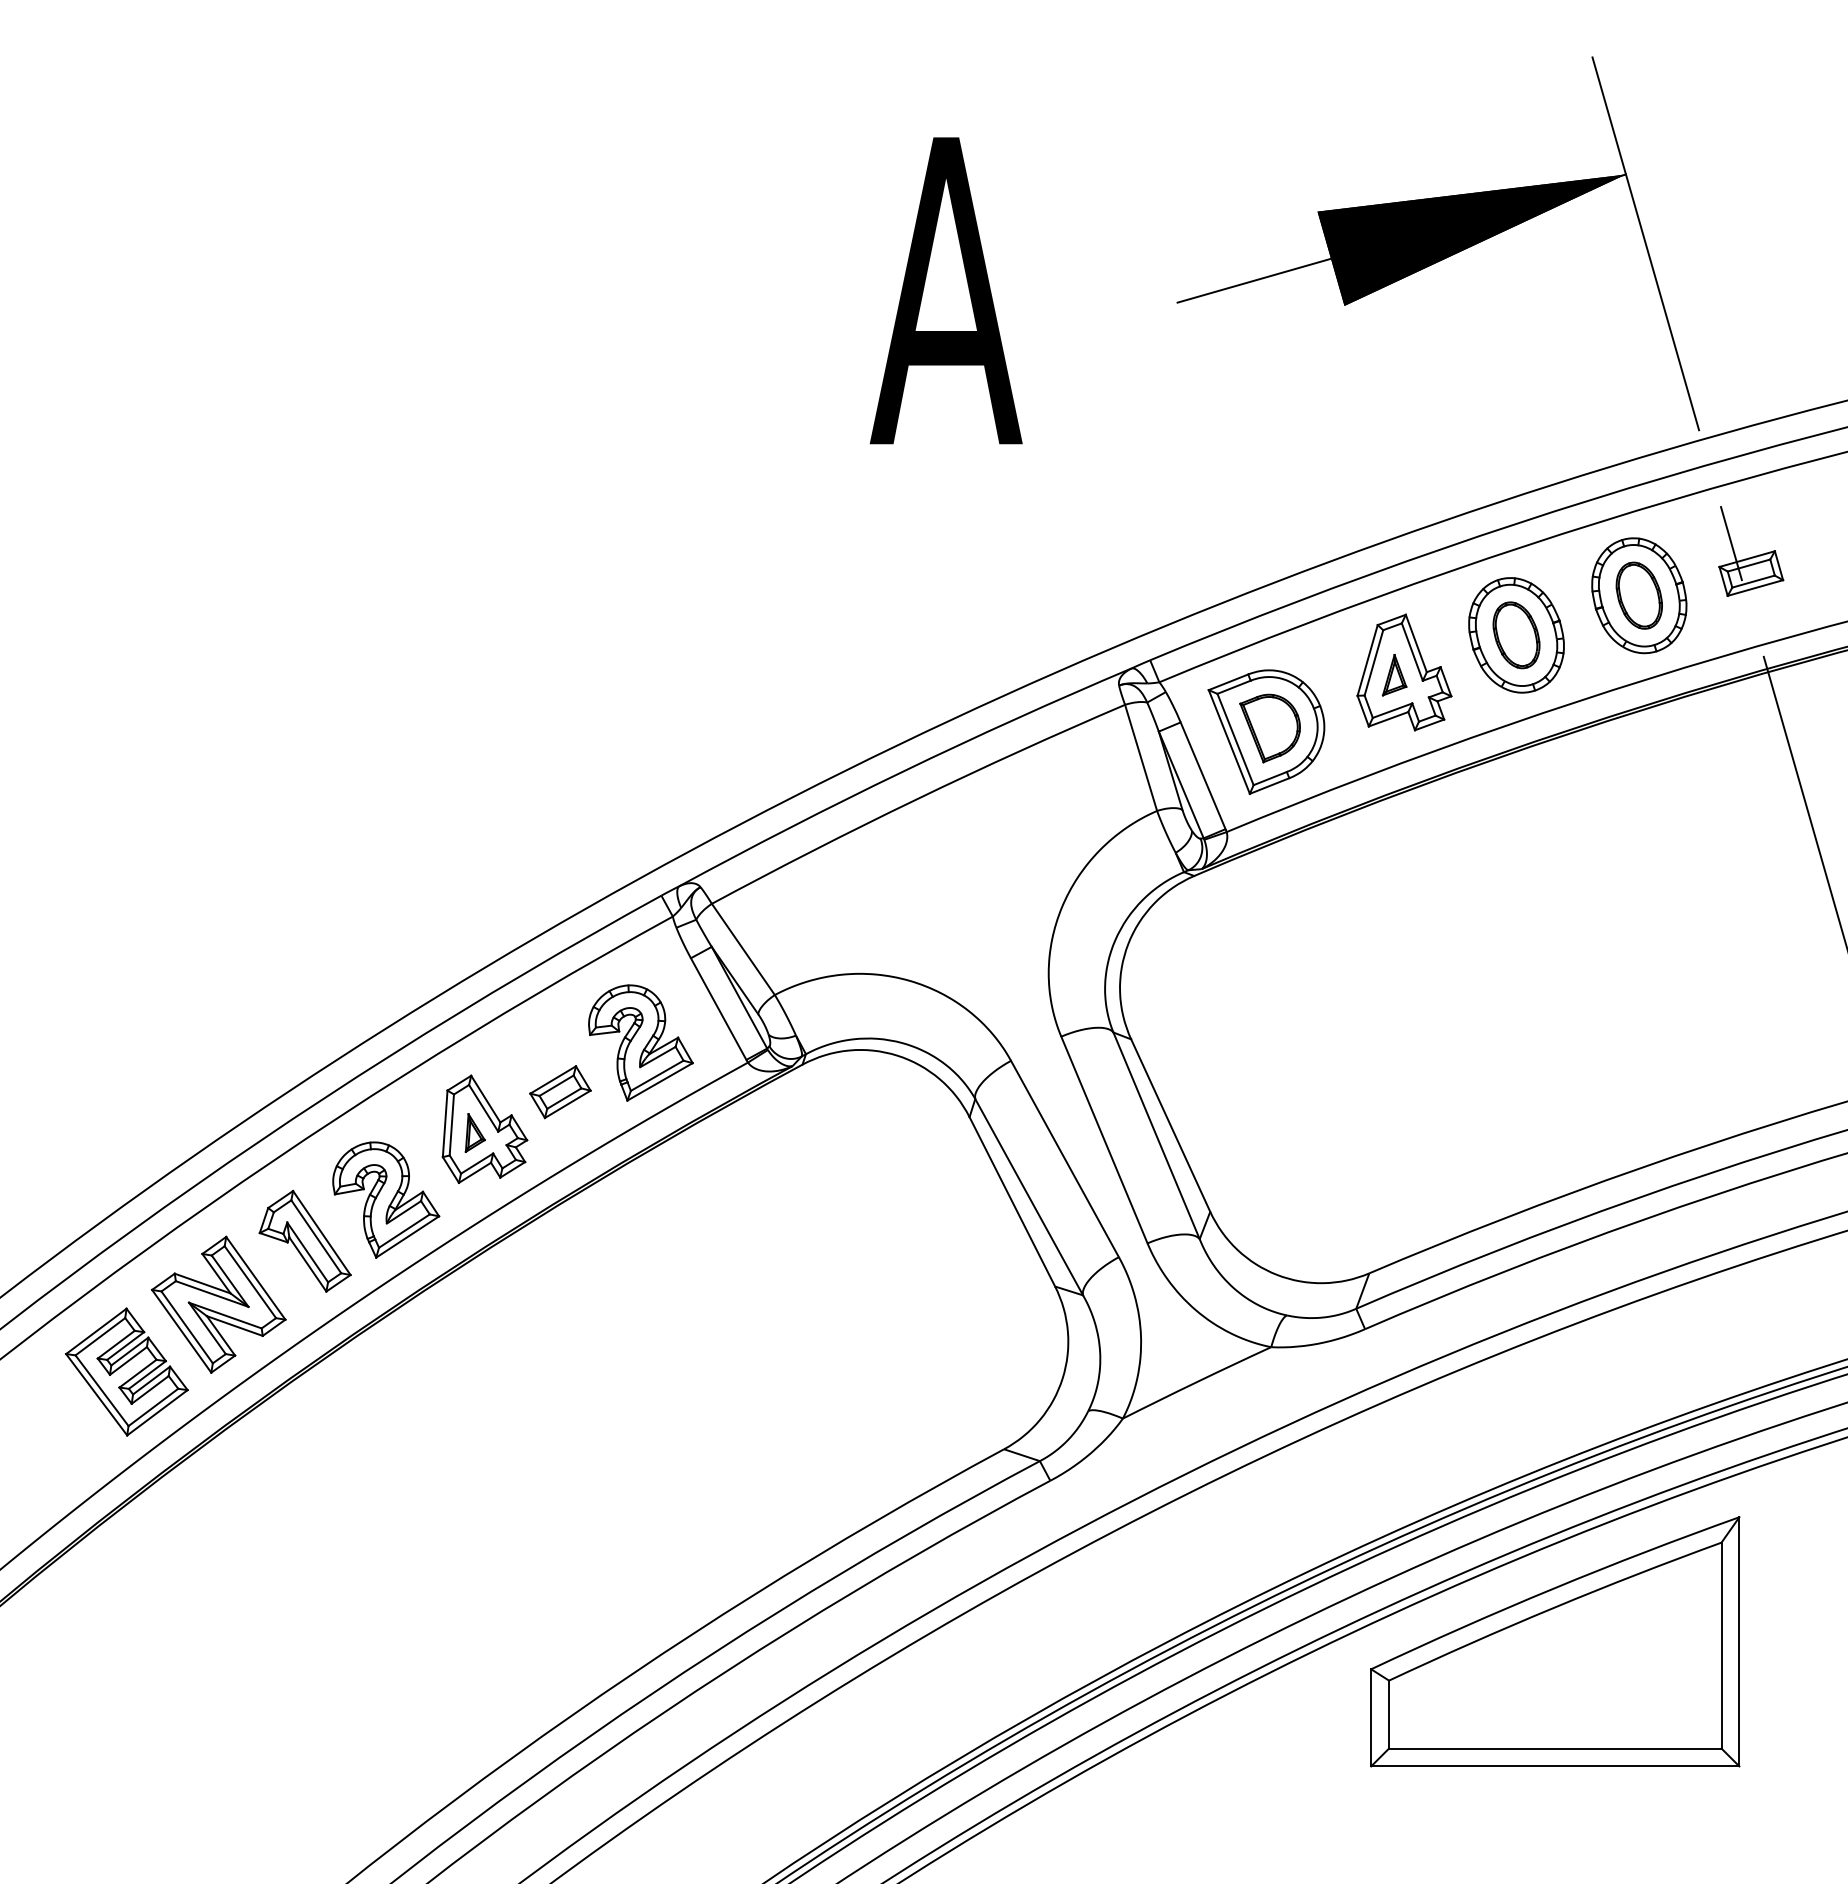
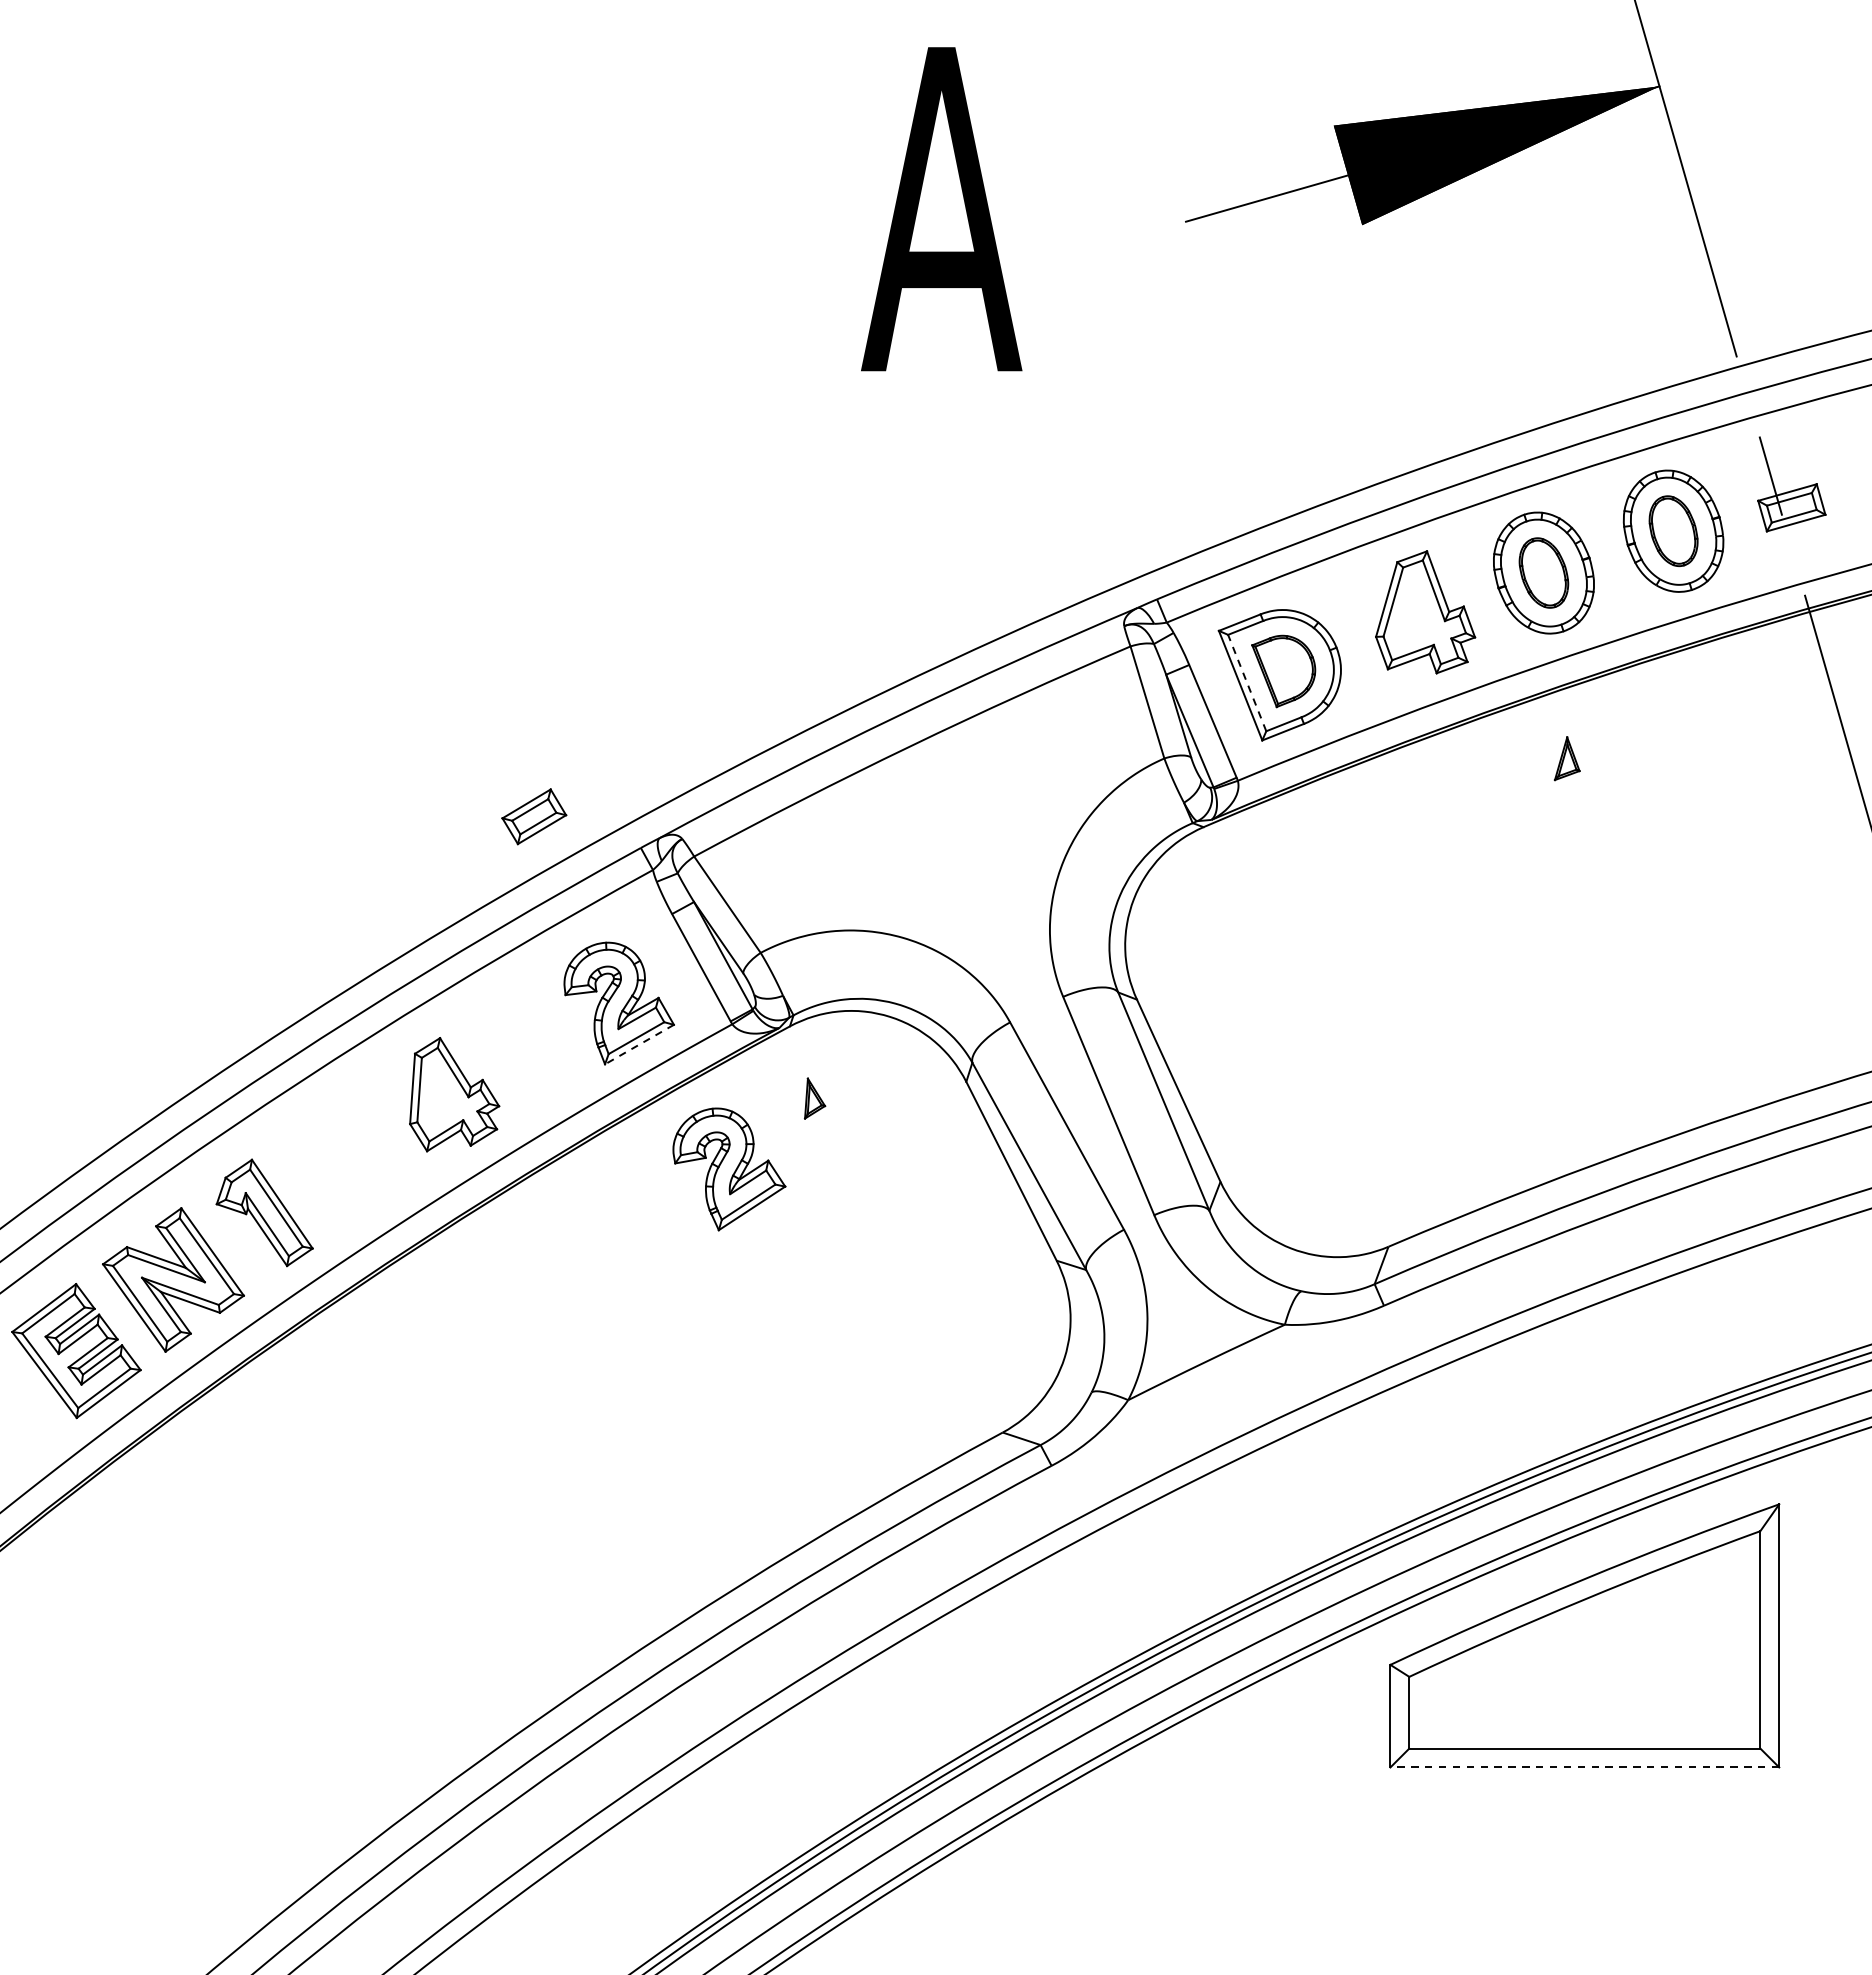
part: (1394, 675) -> (1567, 759), moved
line: (1235, 739) -> (1247, 683), solid -> dashed
line: (660, 1081) -> (639, 1044), solid -> dashed
part: (560, 1092) -> (534, 817), moved
part: (474, 1132) -> (814, 1098), moved
part: (386, 1199) -> (729, 1168), moved
line: (1554, 1766) -> (1584, 1767), solid -> dashed

